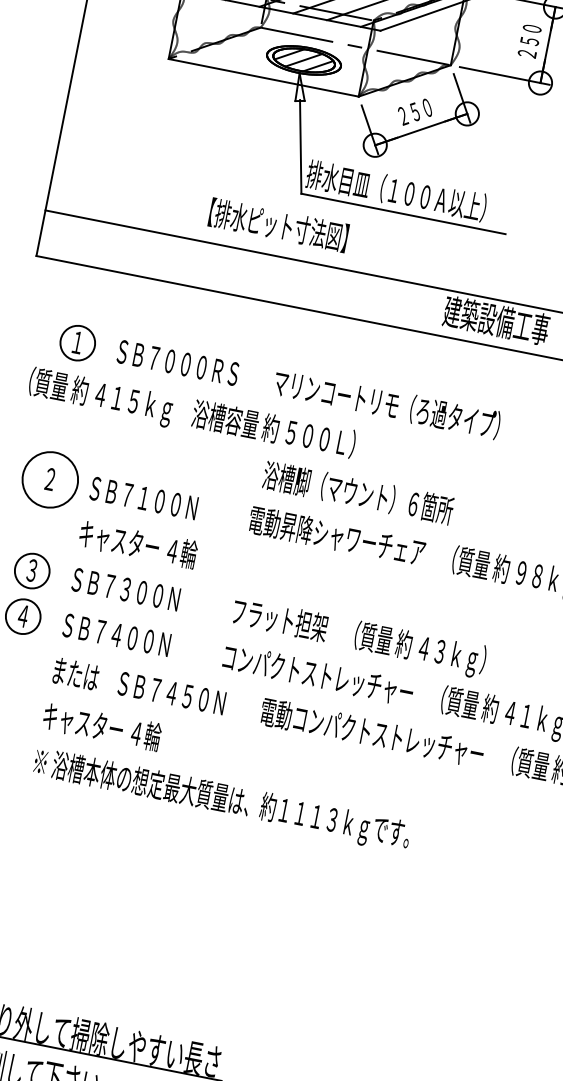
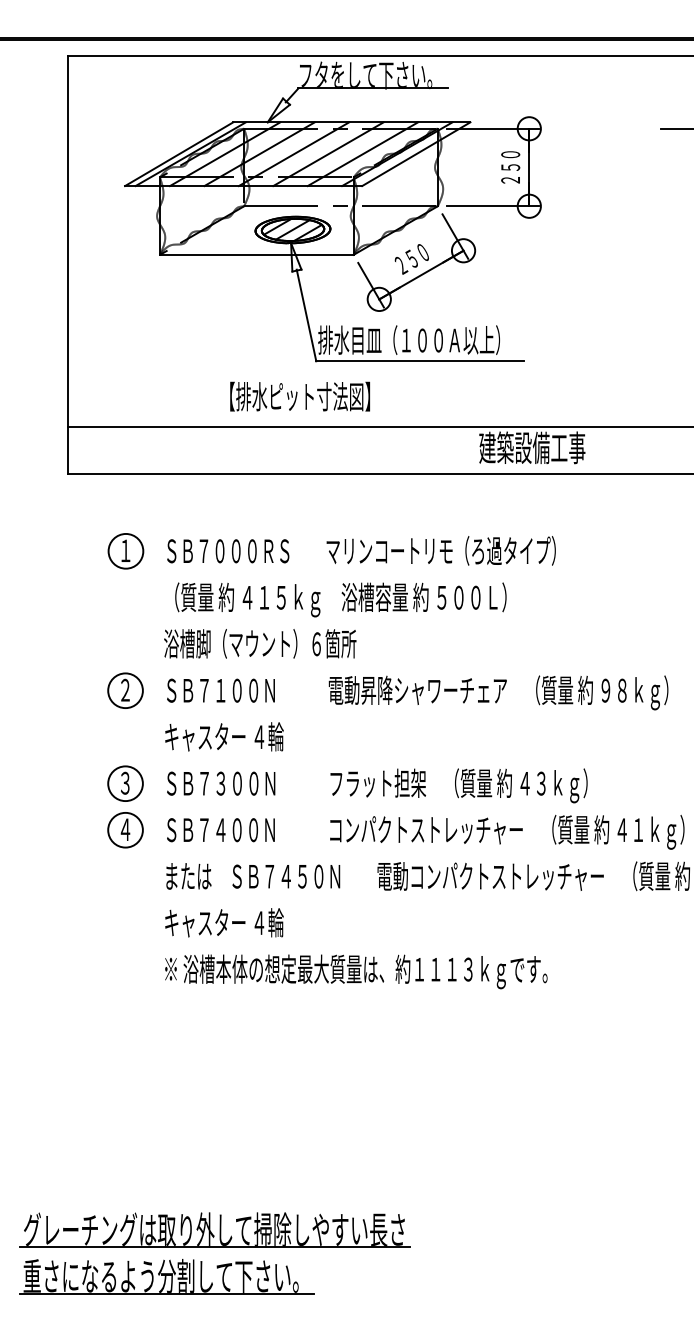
text: (191, 414) -> (340, 599), moved
circle: (50, 479) -> (125, 690), size x0.62
text: (358, 492) -> (260, 643), moved

